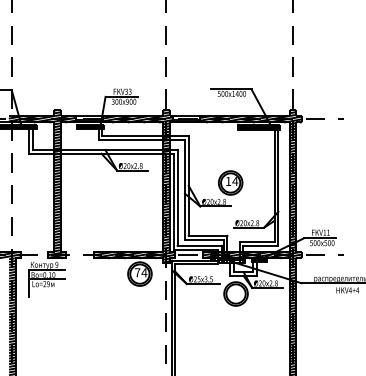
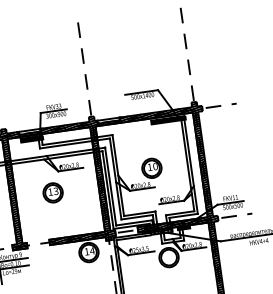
text: (235, 181) -> (155, 166), 14 -> 10
part: (106, 195) -> (52, 192), added
text: (137, 272) -> (86, 251), 74 -> 14

